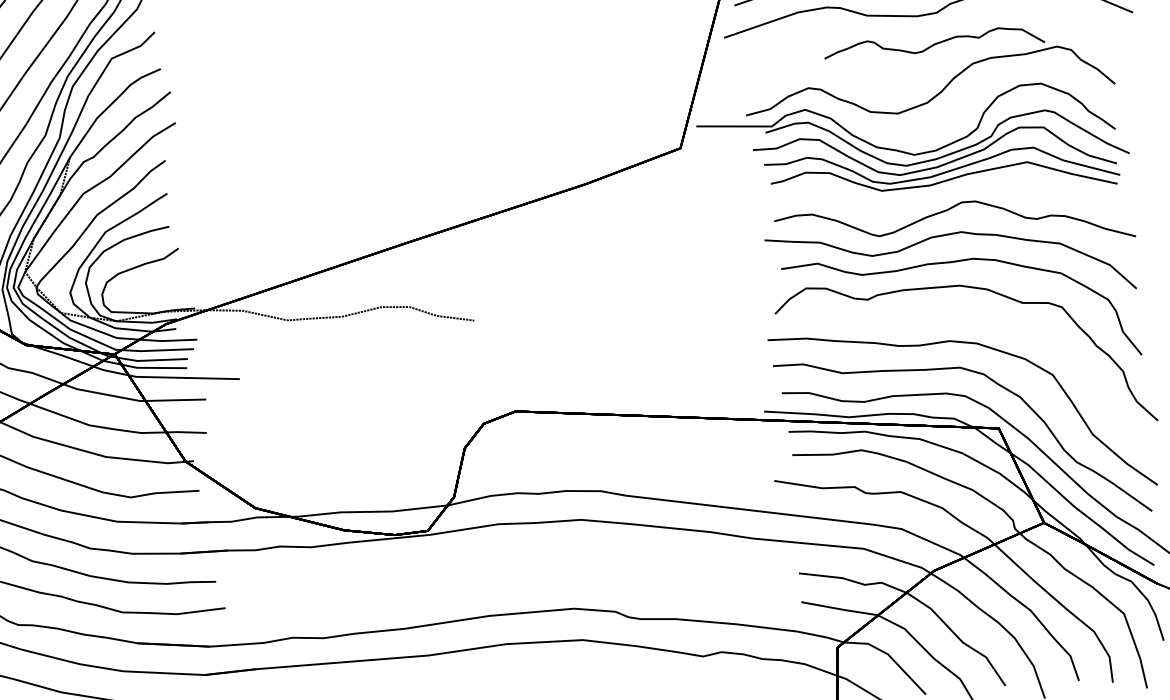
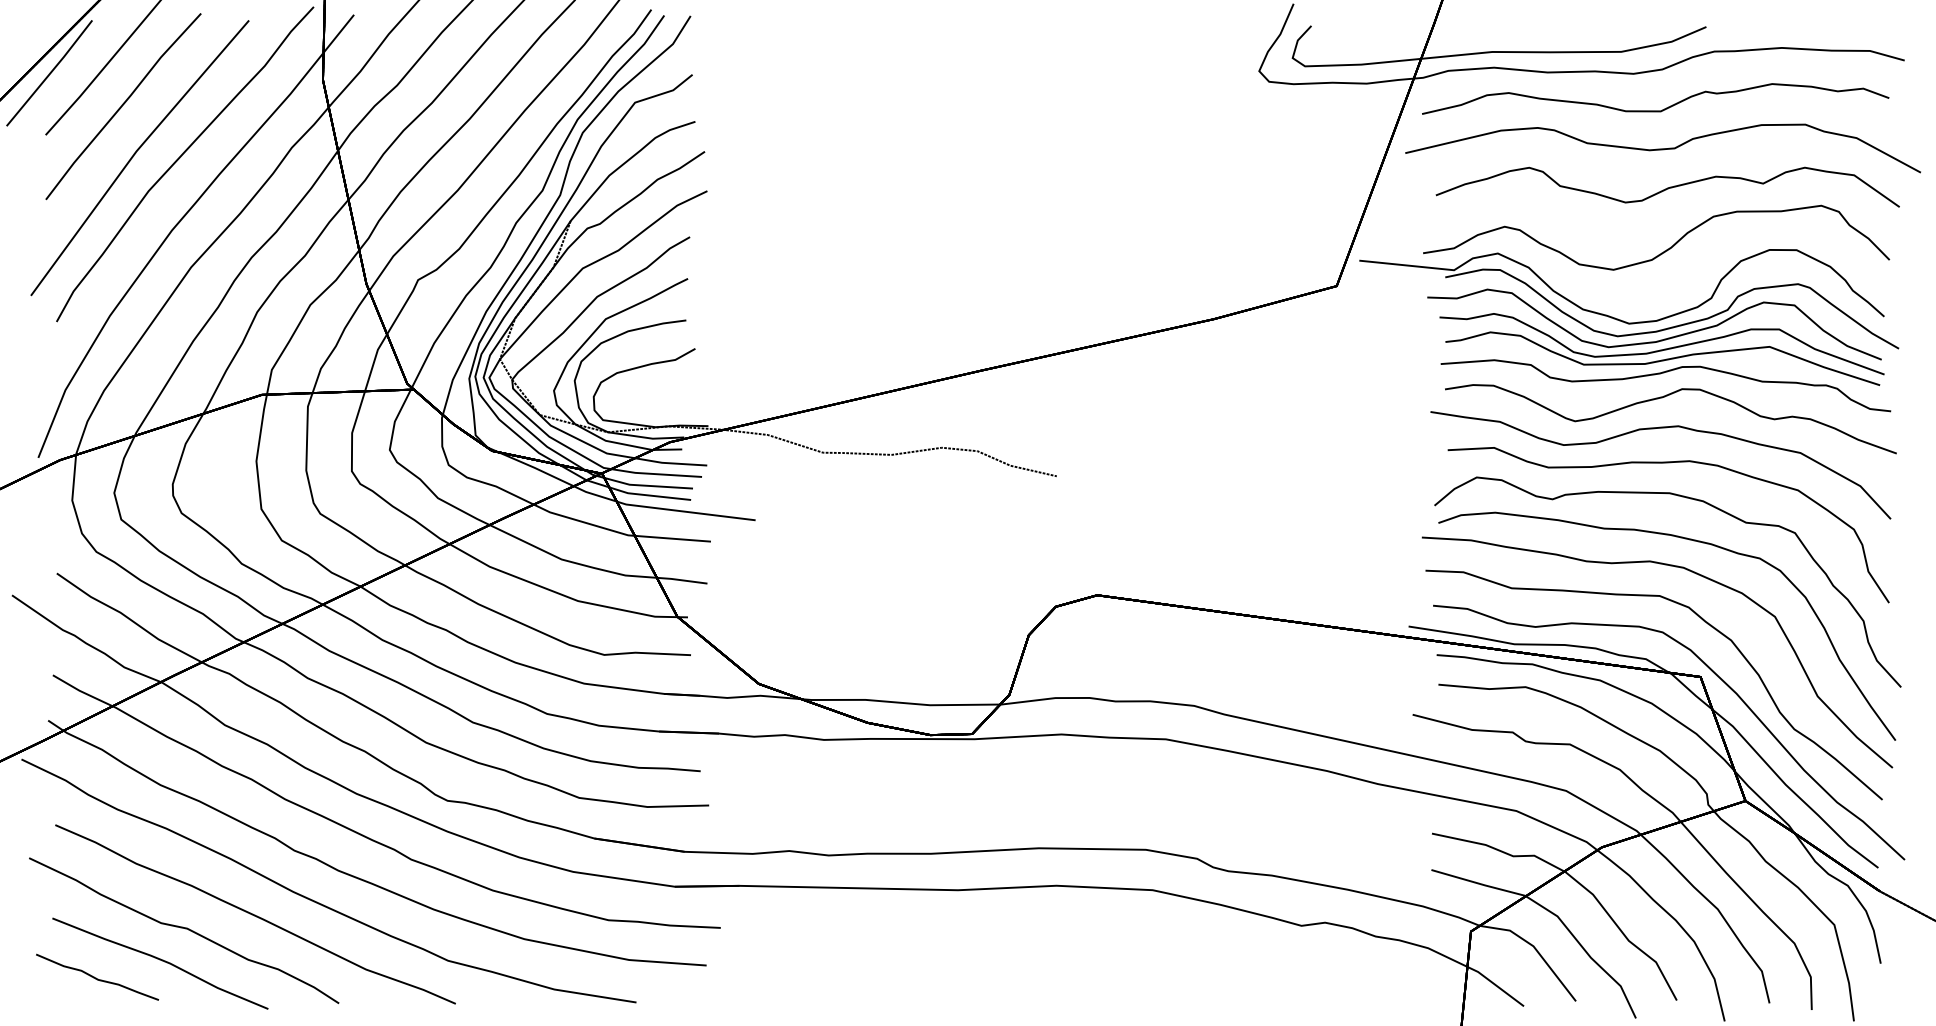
part: (933, 43) -> (1667, 186), size x1.67
curve: (946, 191) -> (1664, 373), added
curve: (979, 321) -> (1689, 540), added

